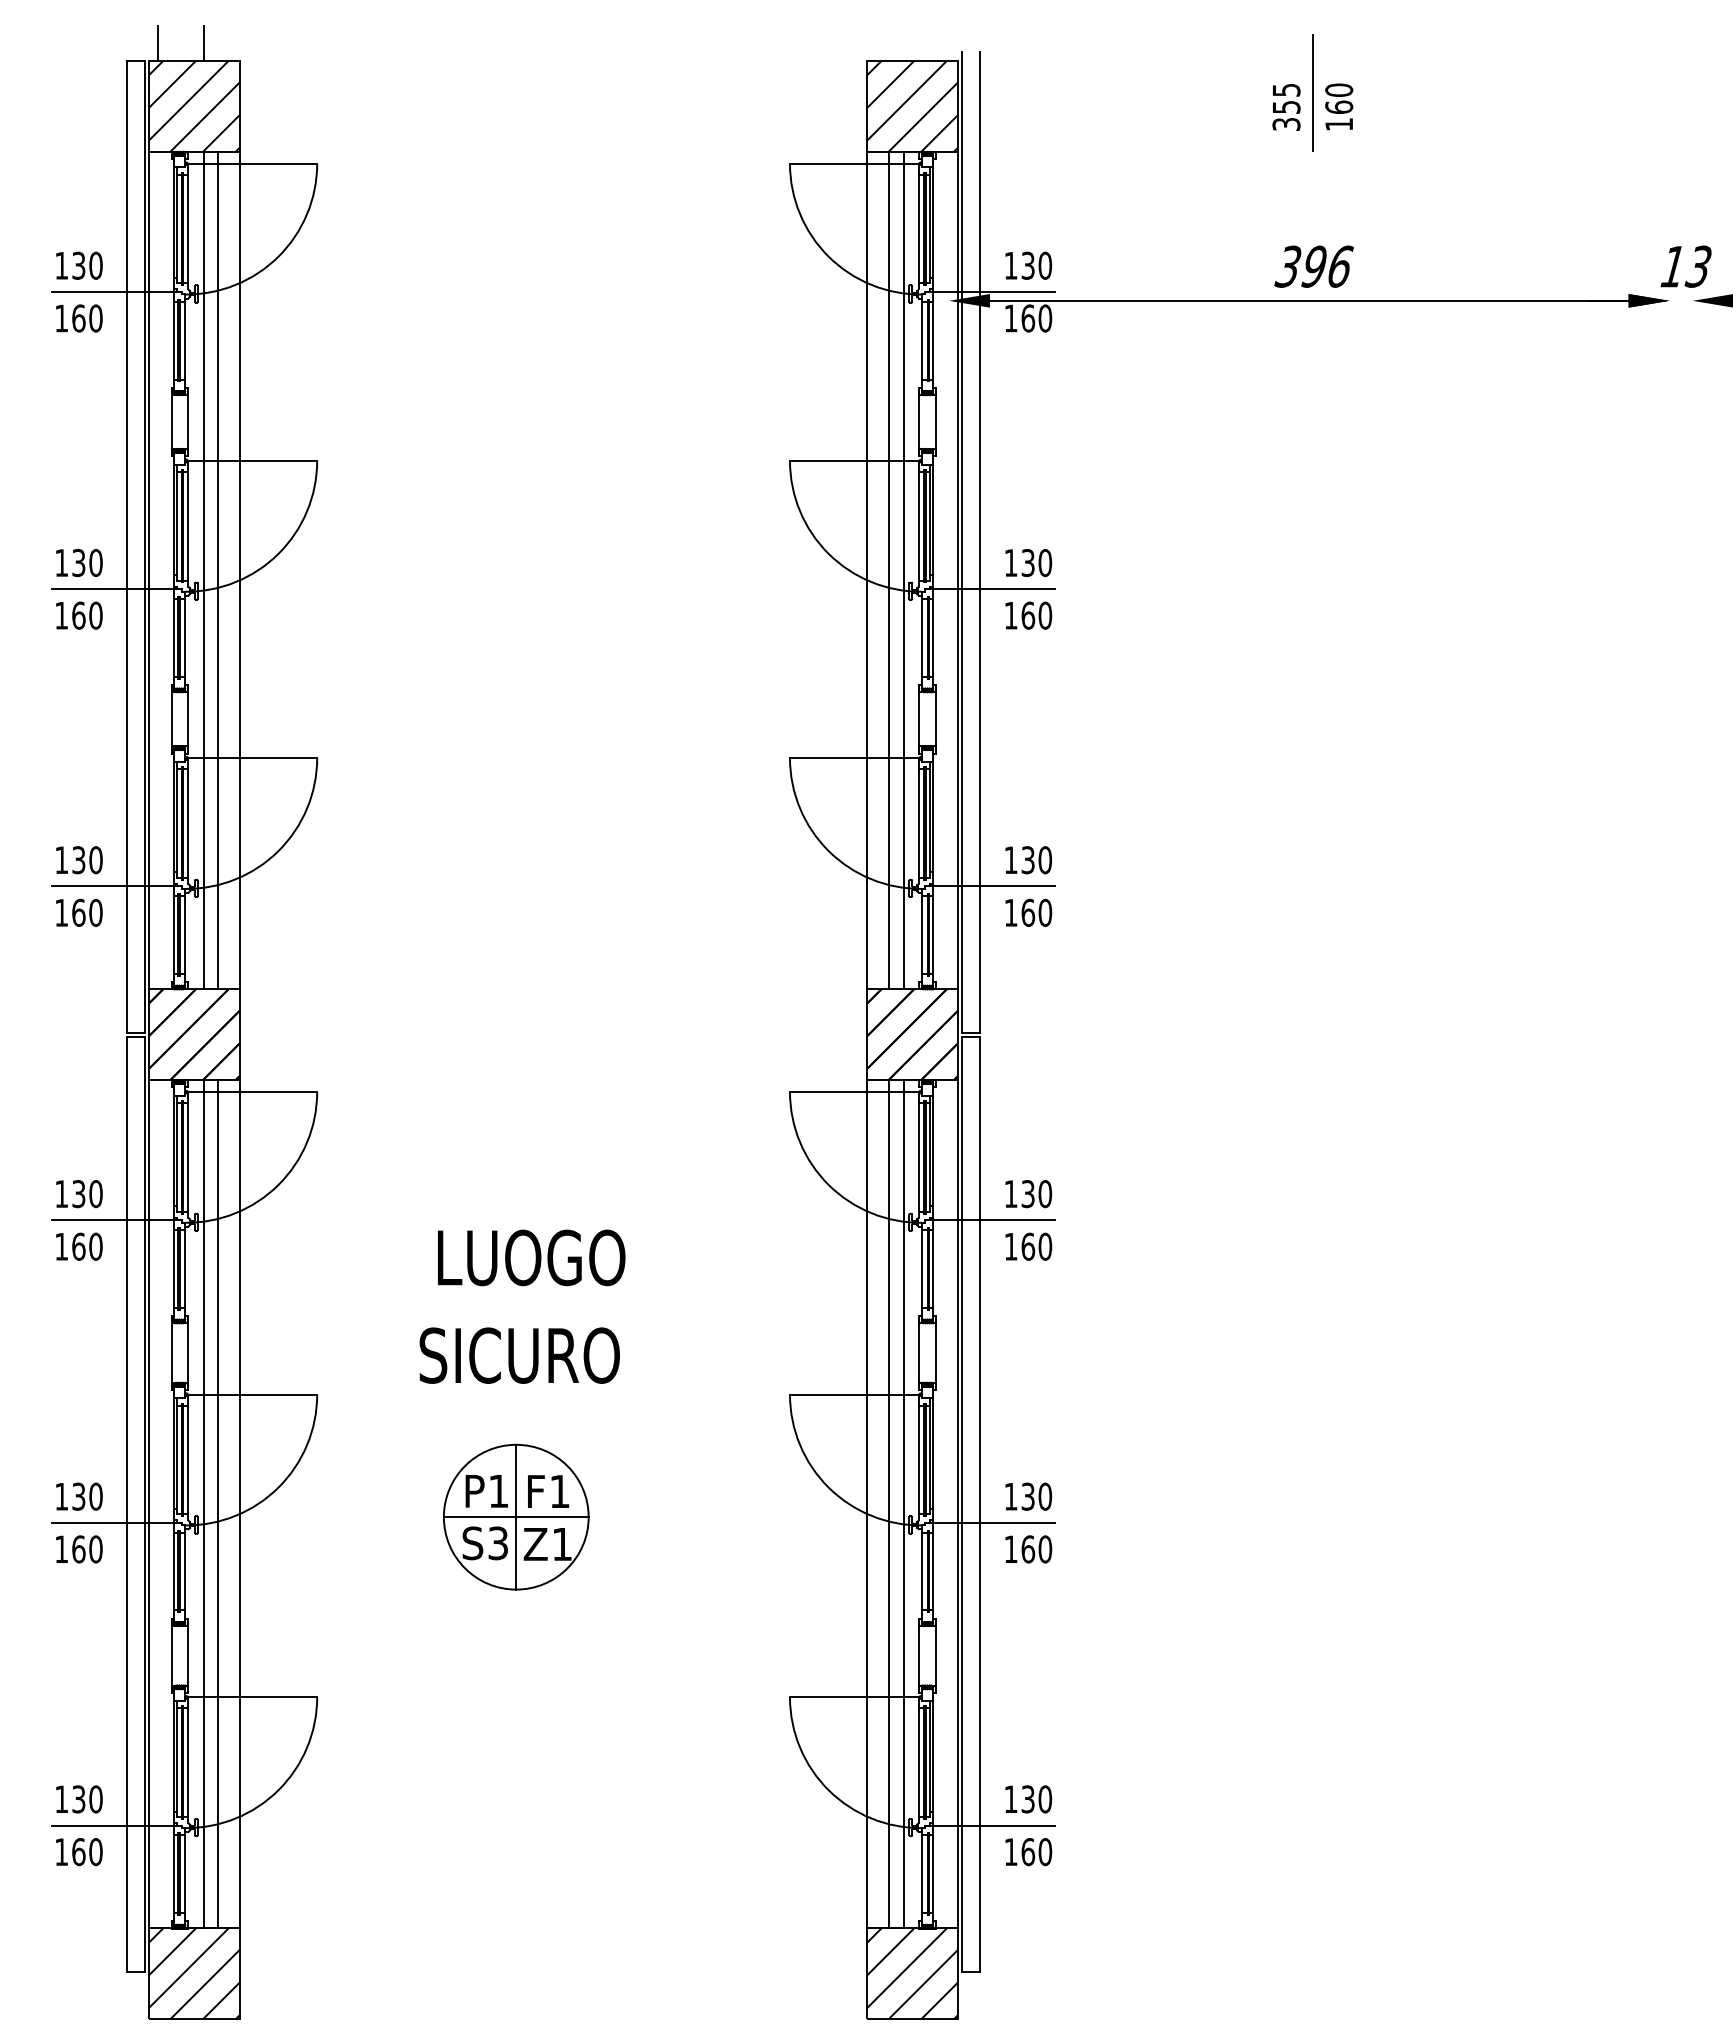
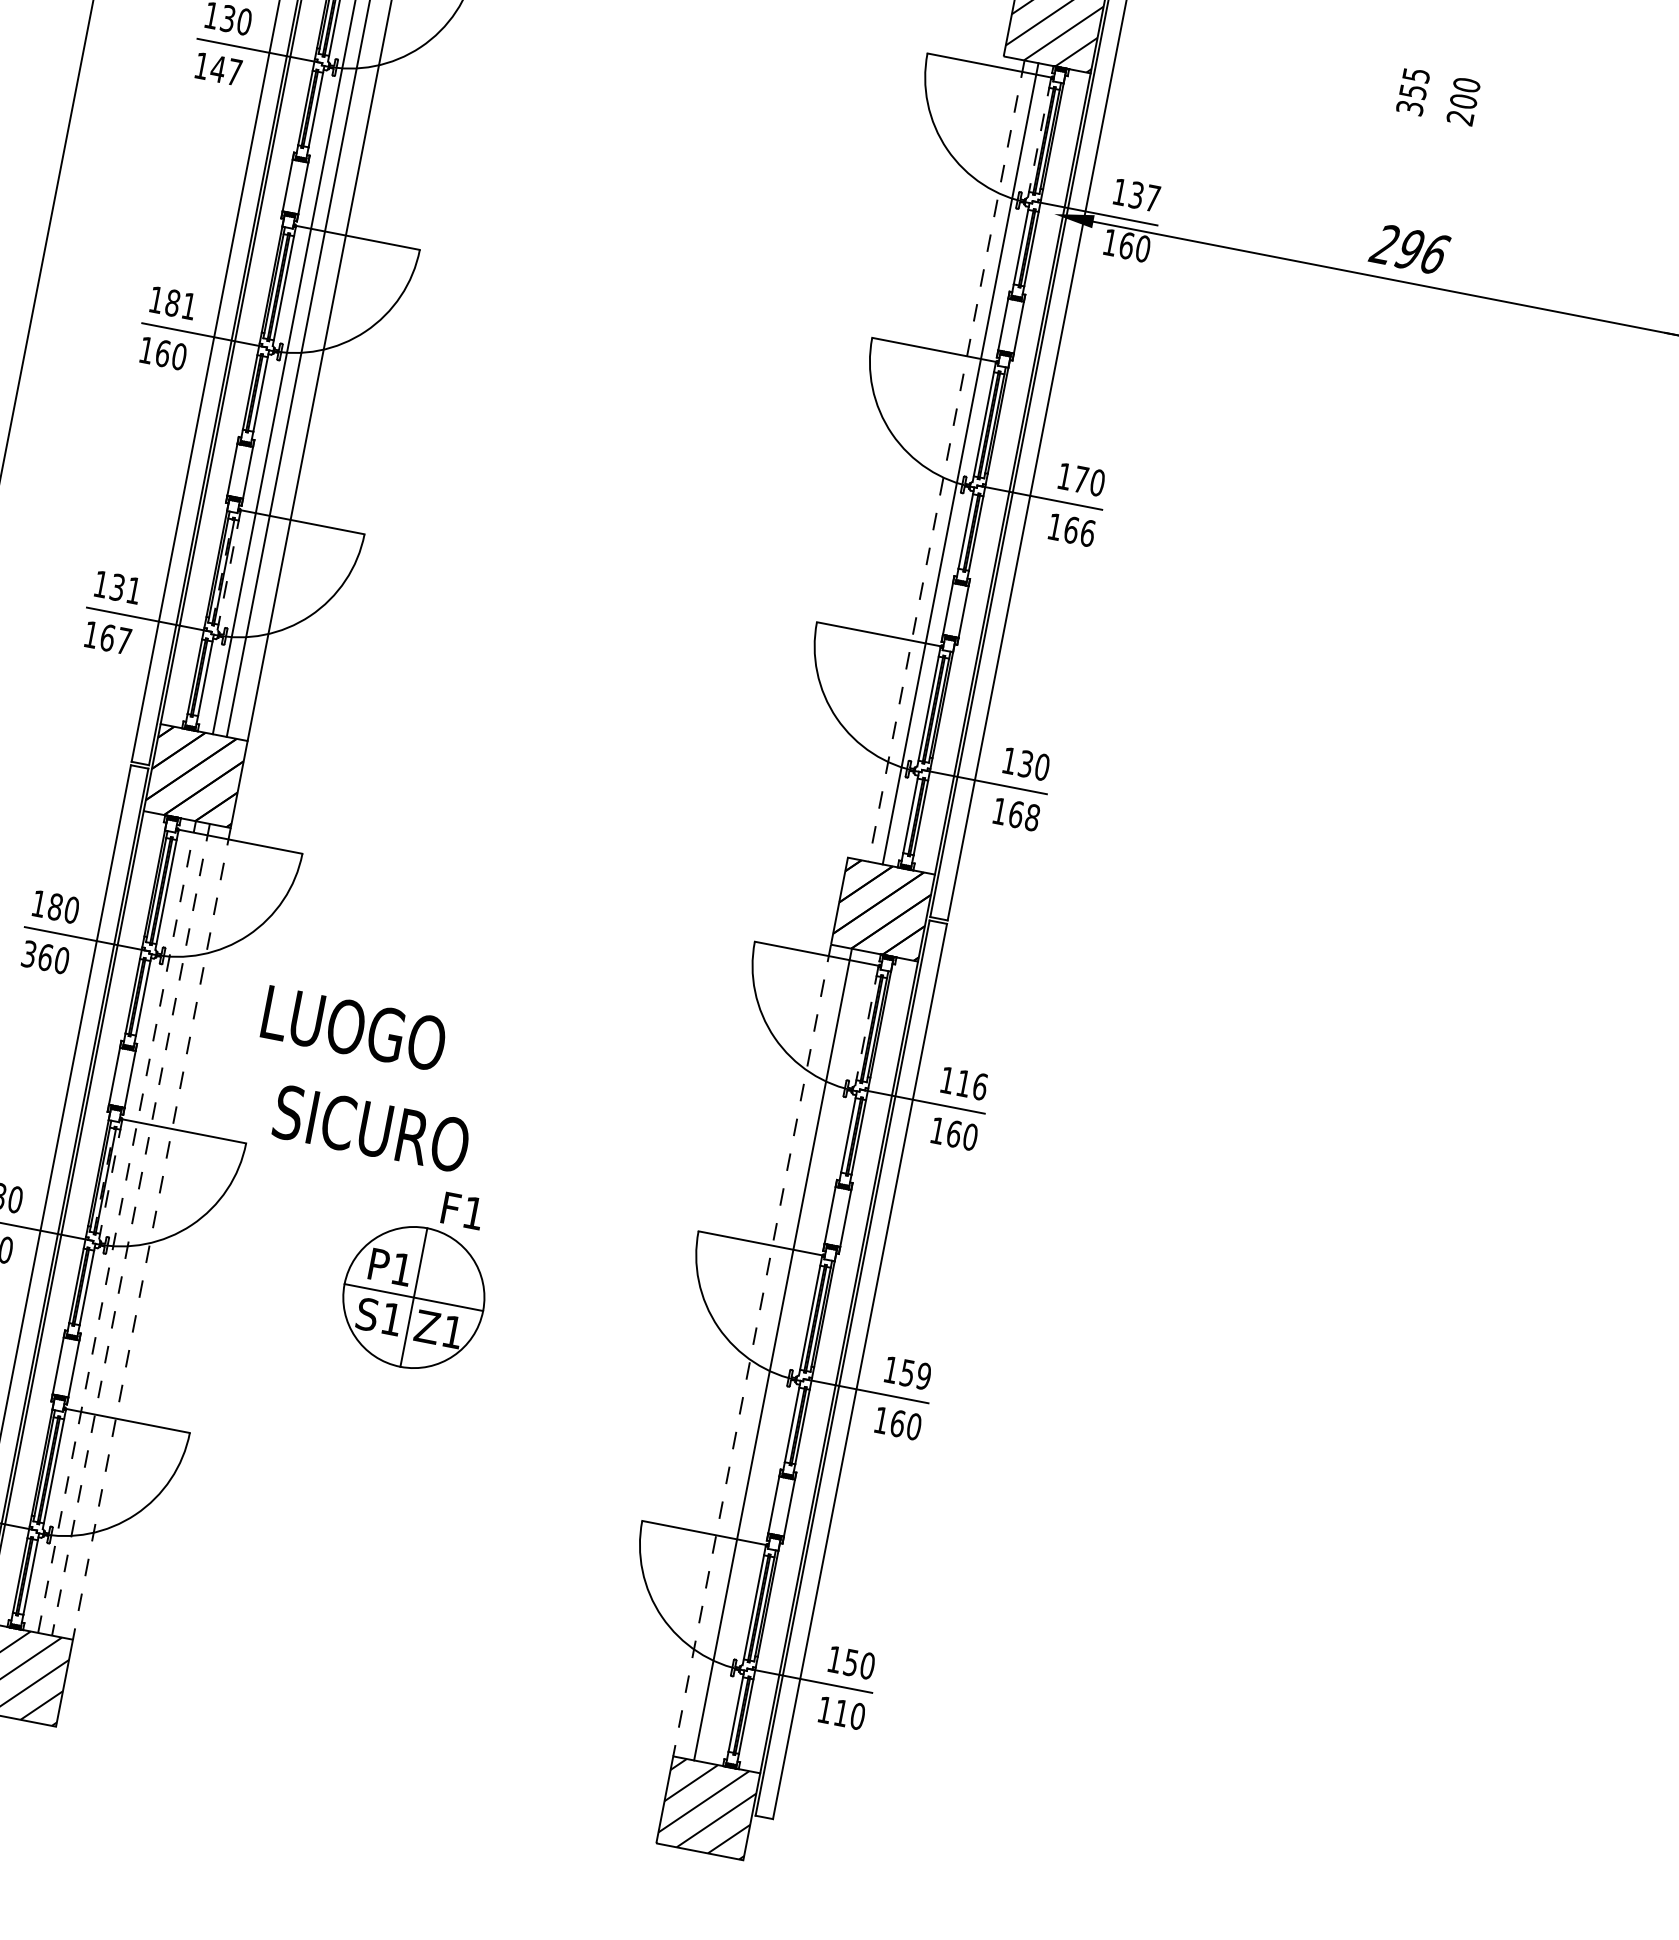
line: (1312, 92) -> (1440, 82), removed
text: (1339, 115) -> (1462, 109), 160 -> 200
line: (919, 227) -> (1039, 138), solid -> dashed
text: (1045, 265) -> (1153, 198), 130 -> 137
text: (1287, 266) -> (1384, 244), 396 -> 296
text: (86, 318) -> (225, 70), 160 -> 147
text: (1027, 562) -> (1080, 479), 130 -> 170
text: (87, 563) -> (180, 305), 130 -> 181
line: (867, 570) -> (926, 456), removed
line: (889, 570) -> (947, 461), solid -> dashed
text: (1045, 615) -> (1088, 533), 160 -> 166
line: (181, 822) -> (222, 570), solid -> dashed
line: (187, 822) -> (228, 571), solid -> dashed
text: (95, 860) -> (133, 590), 130 -> 131
text: (95, 912) -> (123, 640), 160 -> 167
text: (1045, 912) -> (1032, 817), 160 -> 168
line: (919, 1156) -> (866, 1027), solid -> dashed
text: (78, 1194) -> (55, 907), 130 -> 180
text: (1036, 1194) -> (971, 1085), 130 -> 116
text: (61, 1246) -> (29, 953), 160 -> 360
text: (531, 1257) -> (354, 1028), moved
text: (519, 1355) -> (371, 1128), moved
line: (187, 1458) -> (110, 1180), solid -> dashed
line: (181, 1459) -> (104, 1180), solid -> dashed
text: (548, 1491) -> (462, 1211), moved
text: (1037, 1496) -> (916, 1374), 130 -> 159
line: (203, 1503) -> (117, 1226), solid -> dashed
line: (218, 1504) -> (131, 1230), solid -> dashed
line: (239, 1504) -> (151, 1233), solid -> dashed
line: (867, 1504) -> (752, 1350), solid -> dashed
line: (903, 1504) -> (786, 1357), removed
text: (497, 1543) -> (391, 1319), S3 -> S1
text: (1028, 1798) -> (851, 1661), 130 -> 150
text: (1028, 1852) -> (841, 1713), 160 -> 110

